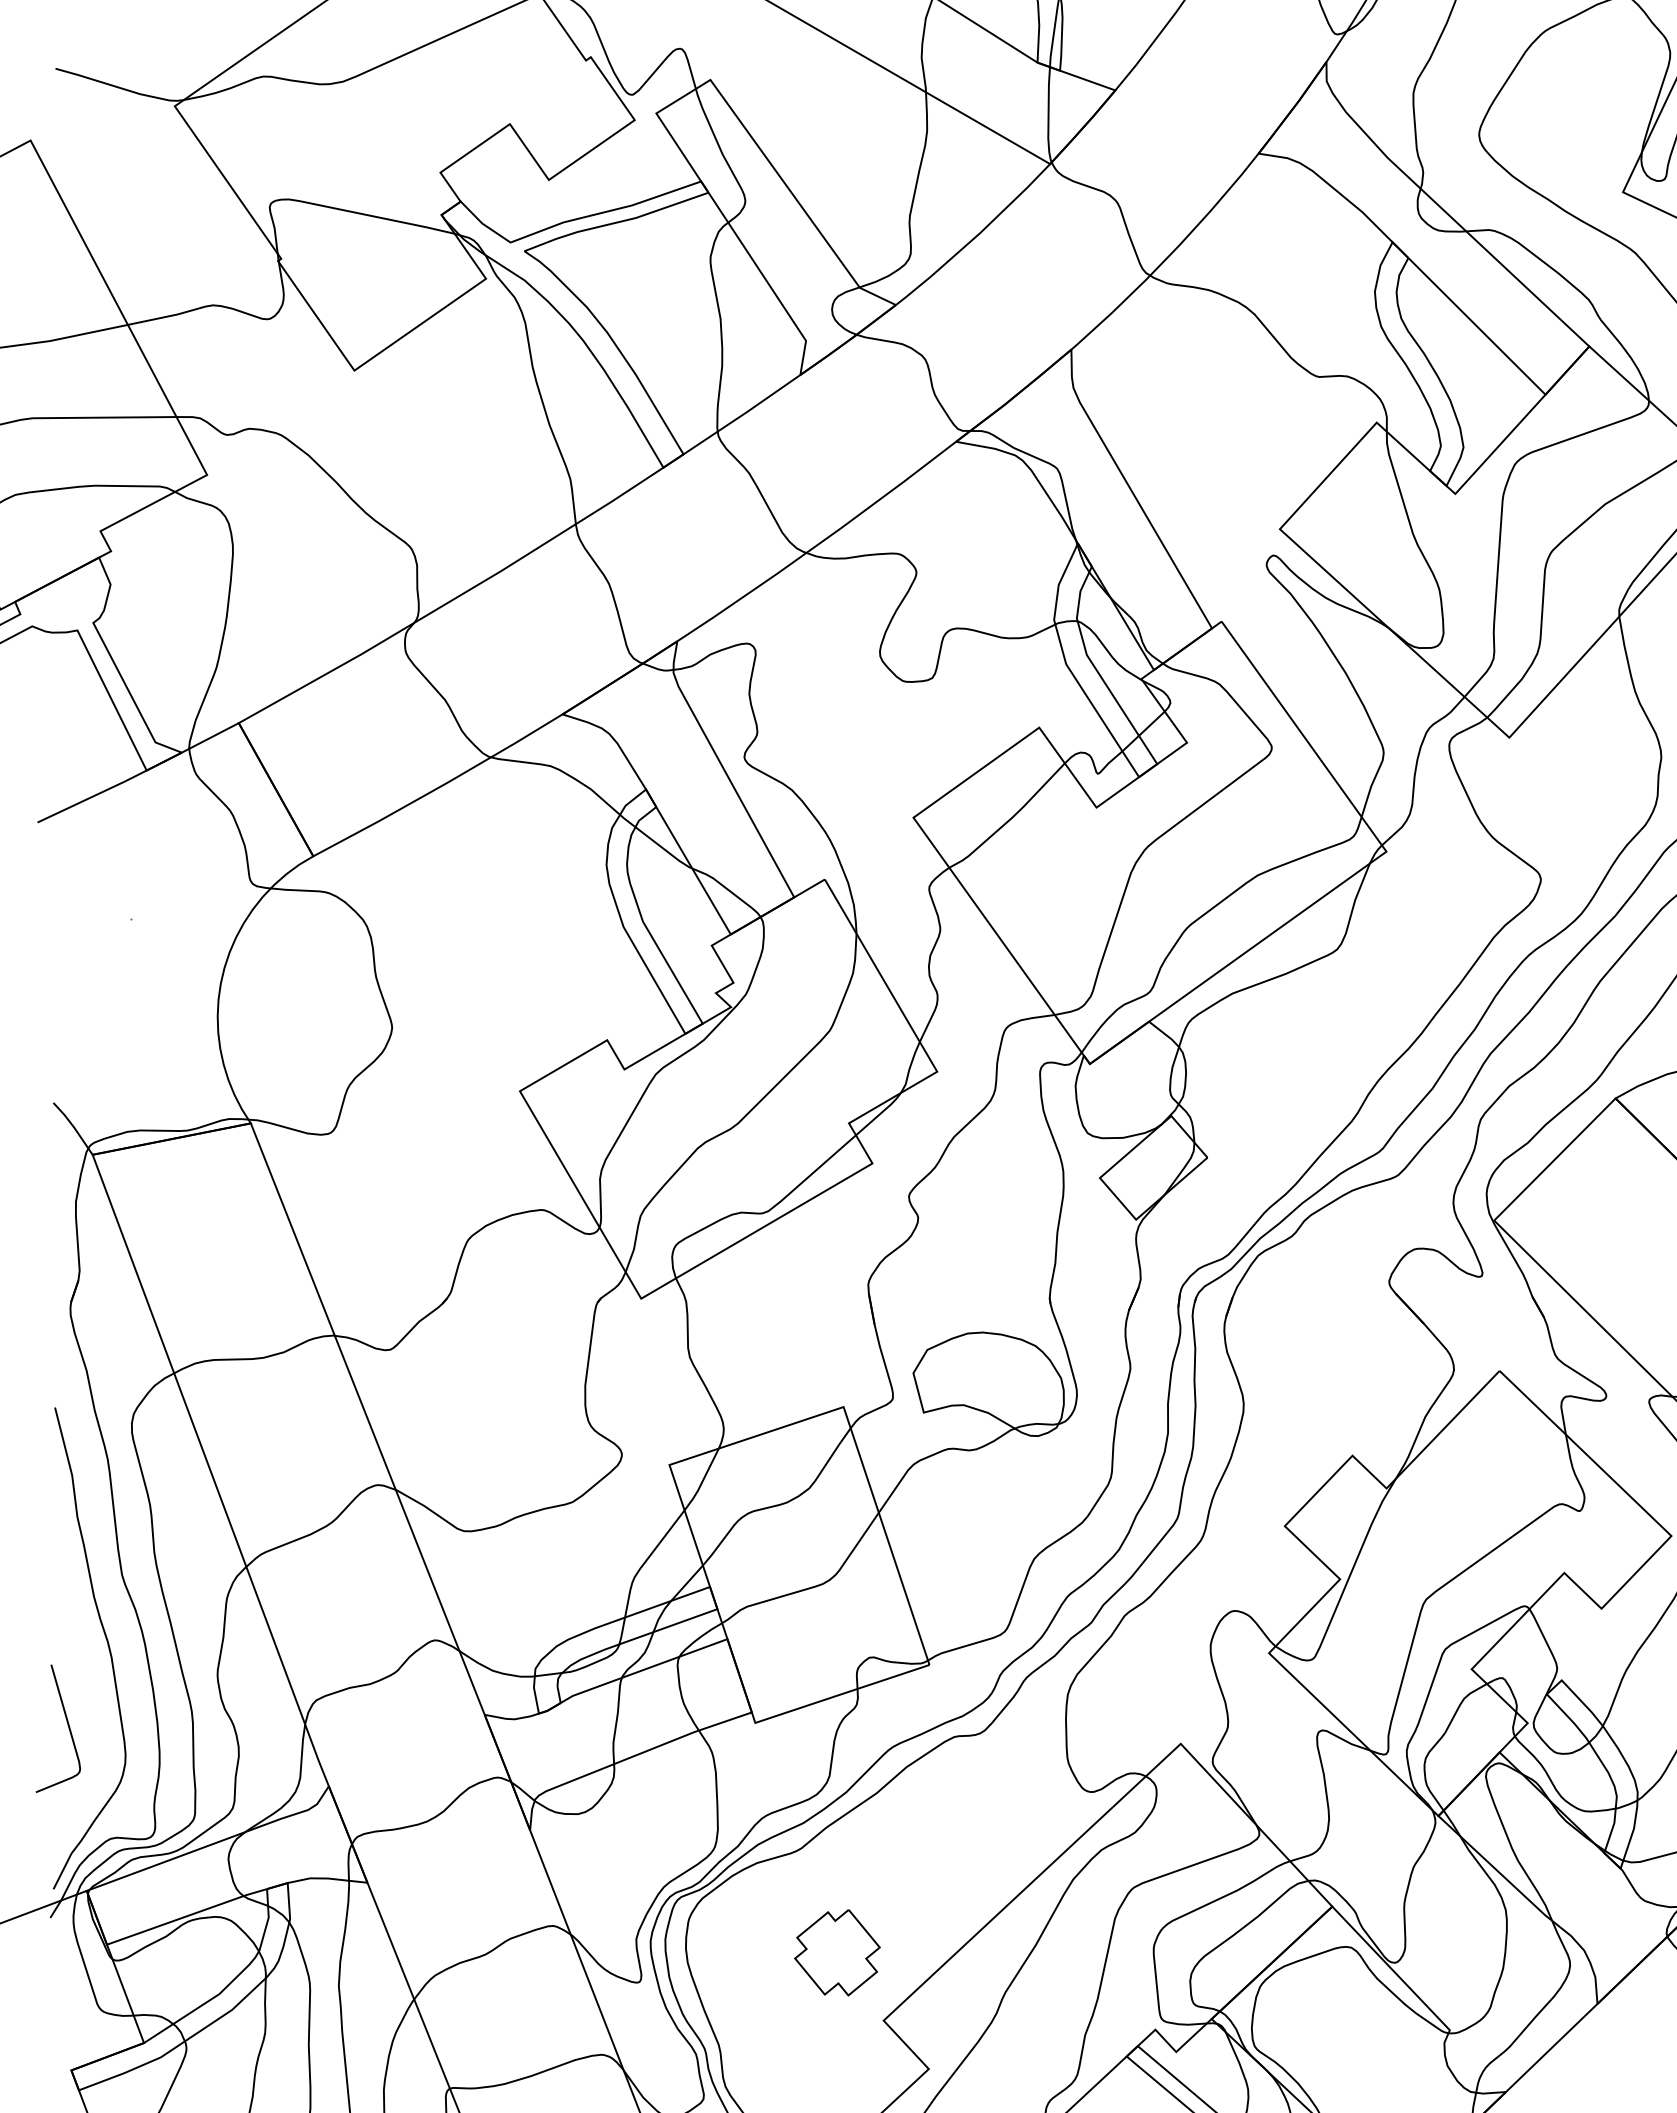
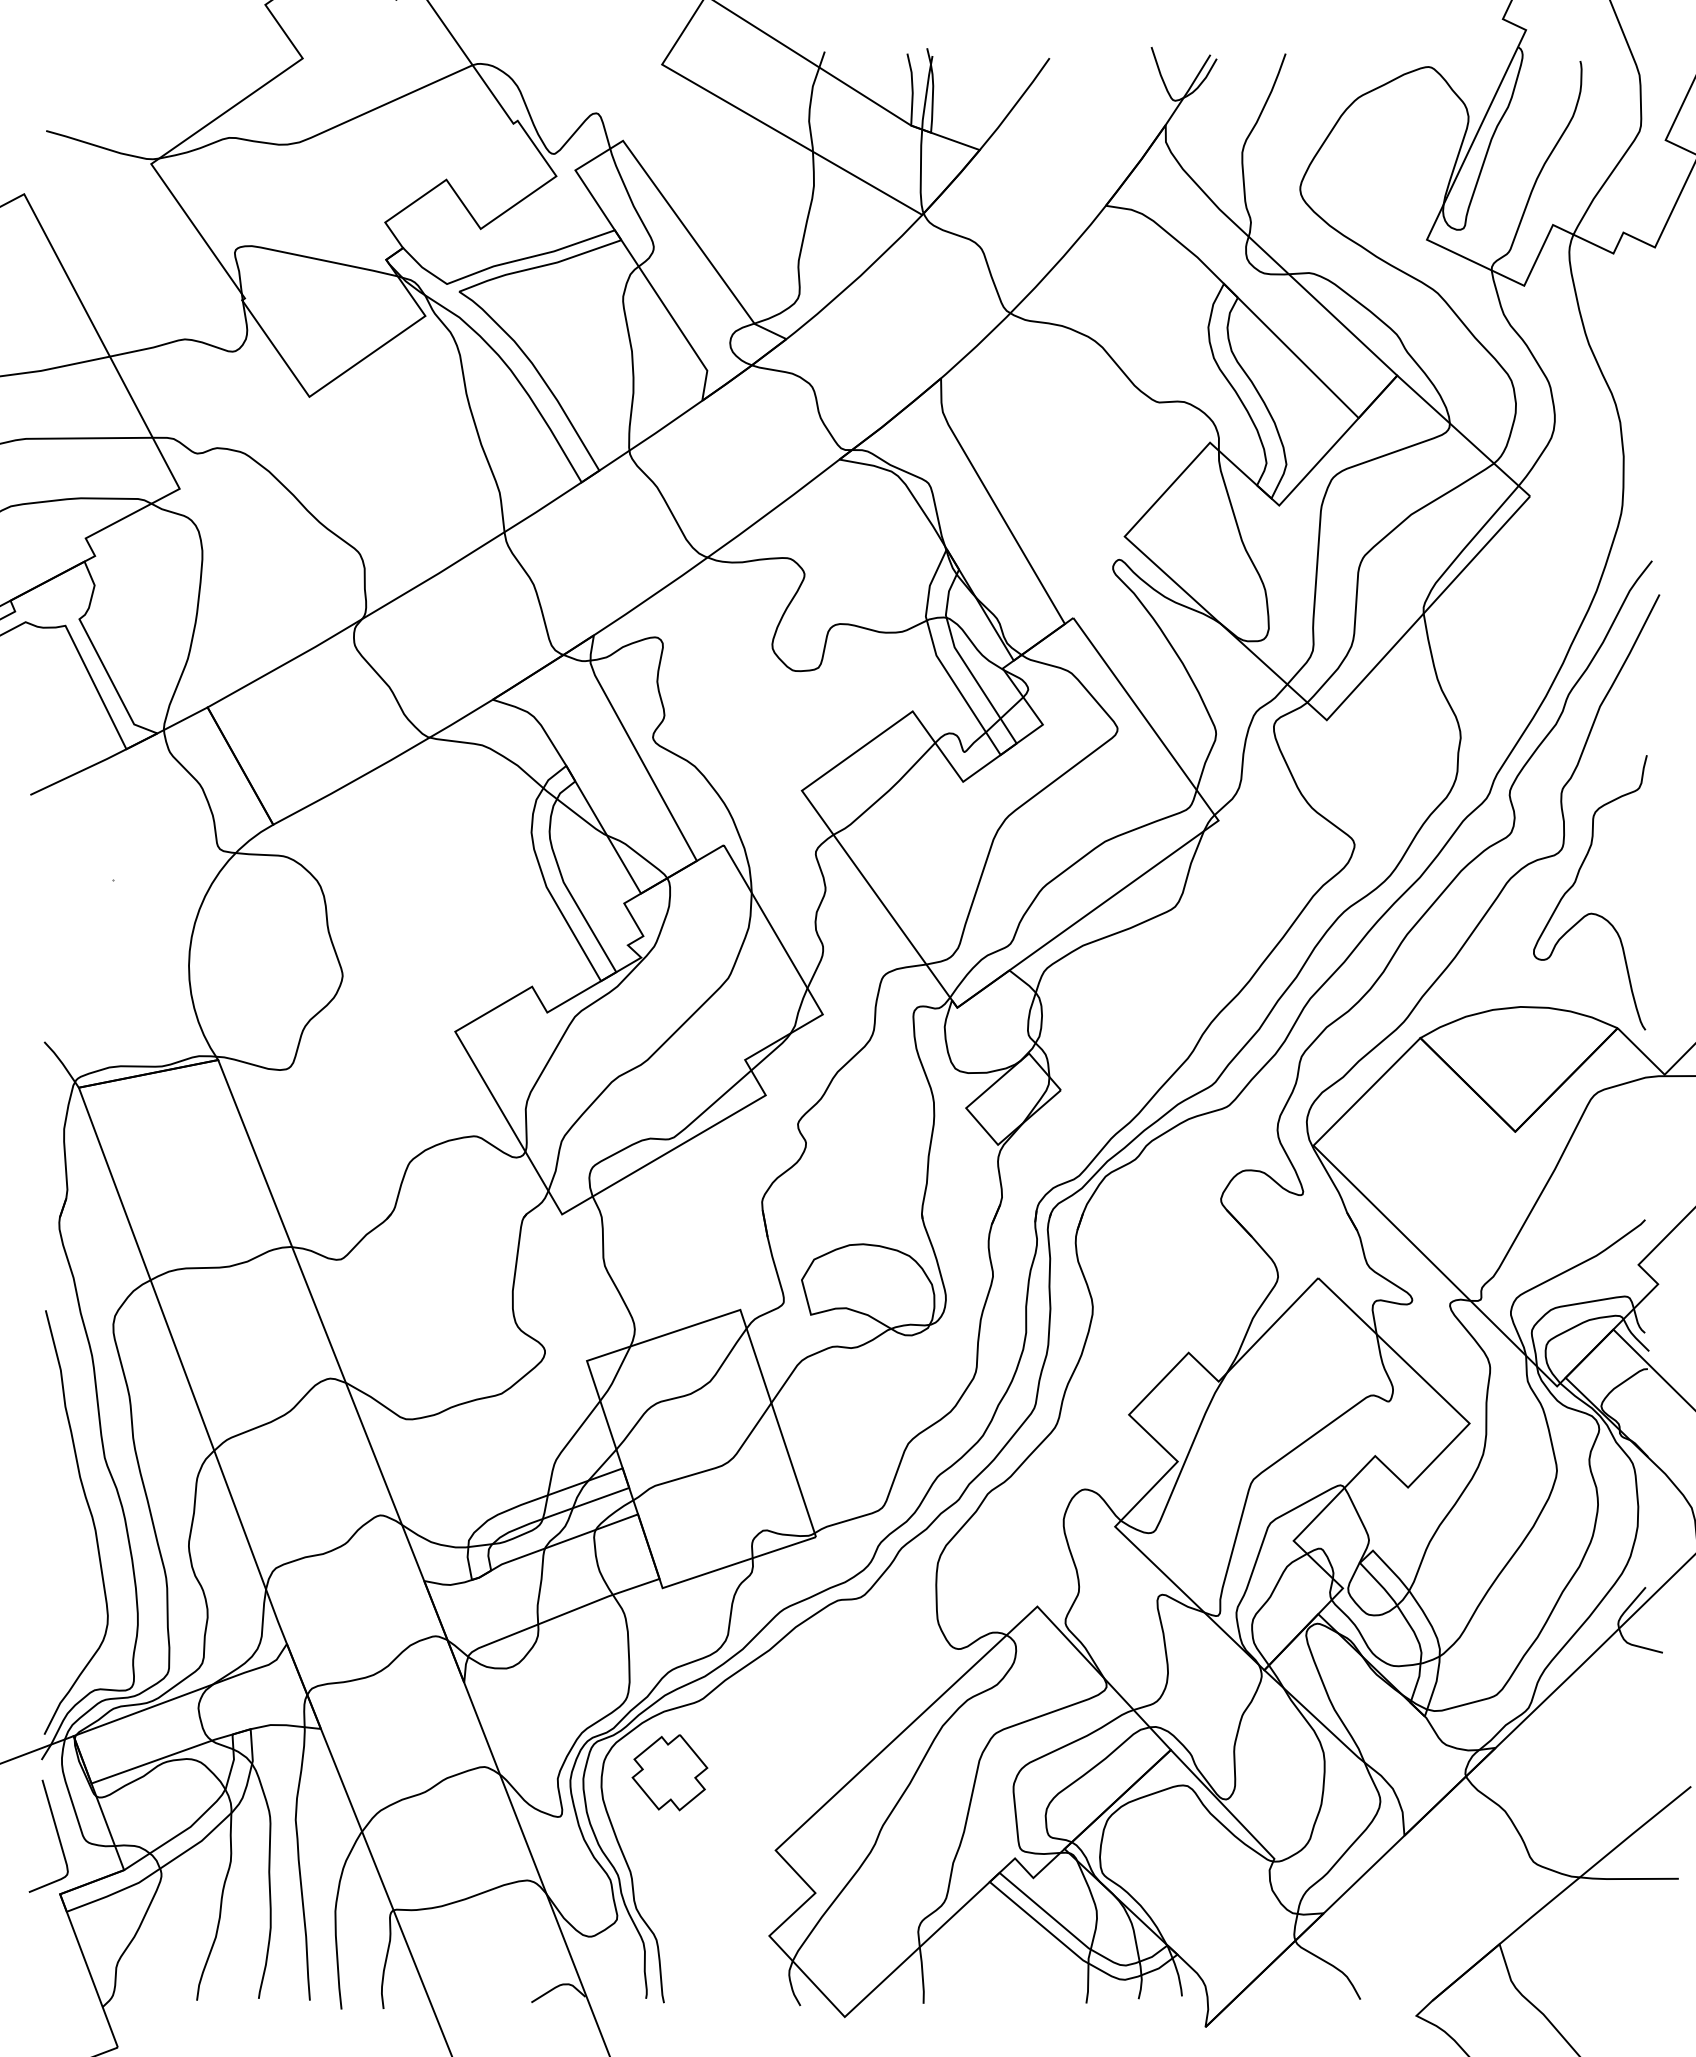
curve: (67, 1725) -> (56, 1833), moved
part: (836, 1952) -> (669, 1772), moved

